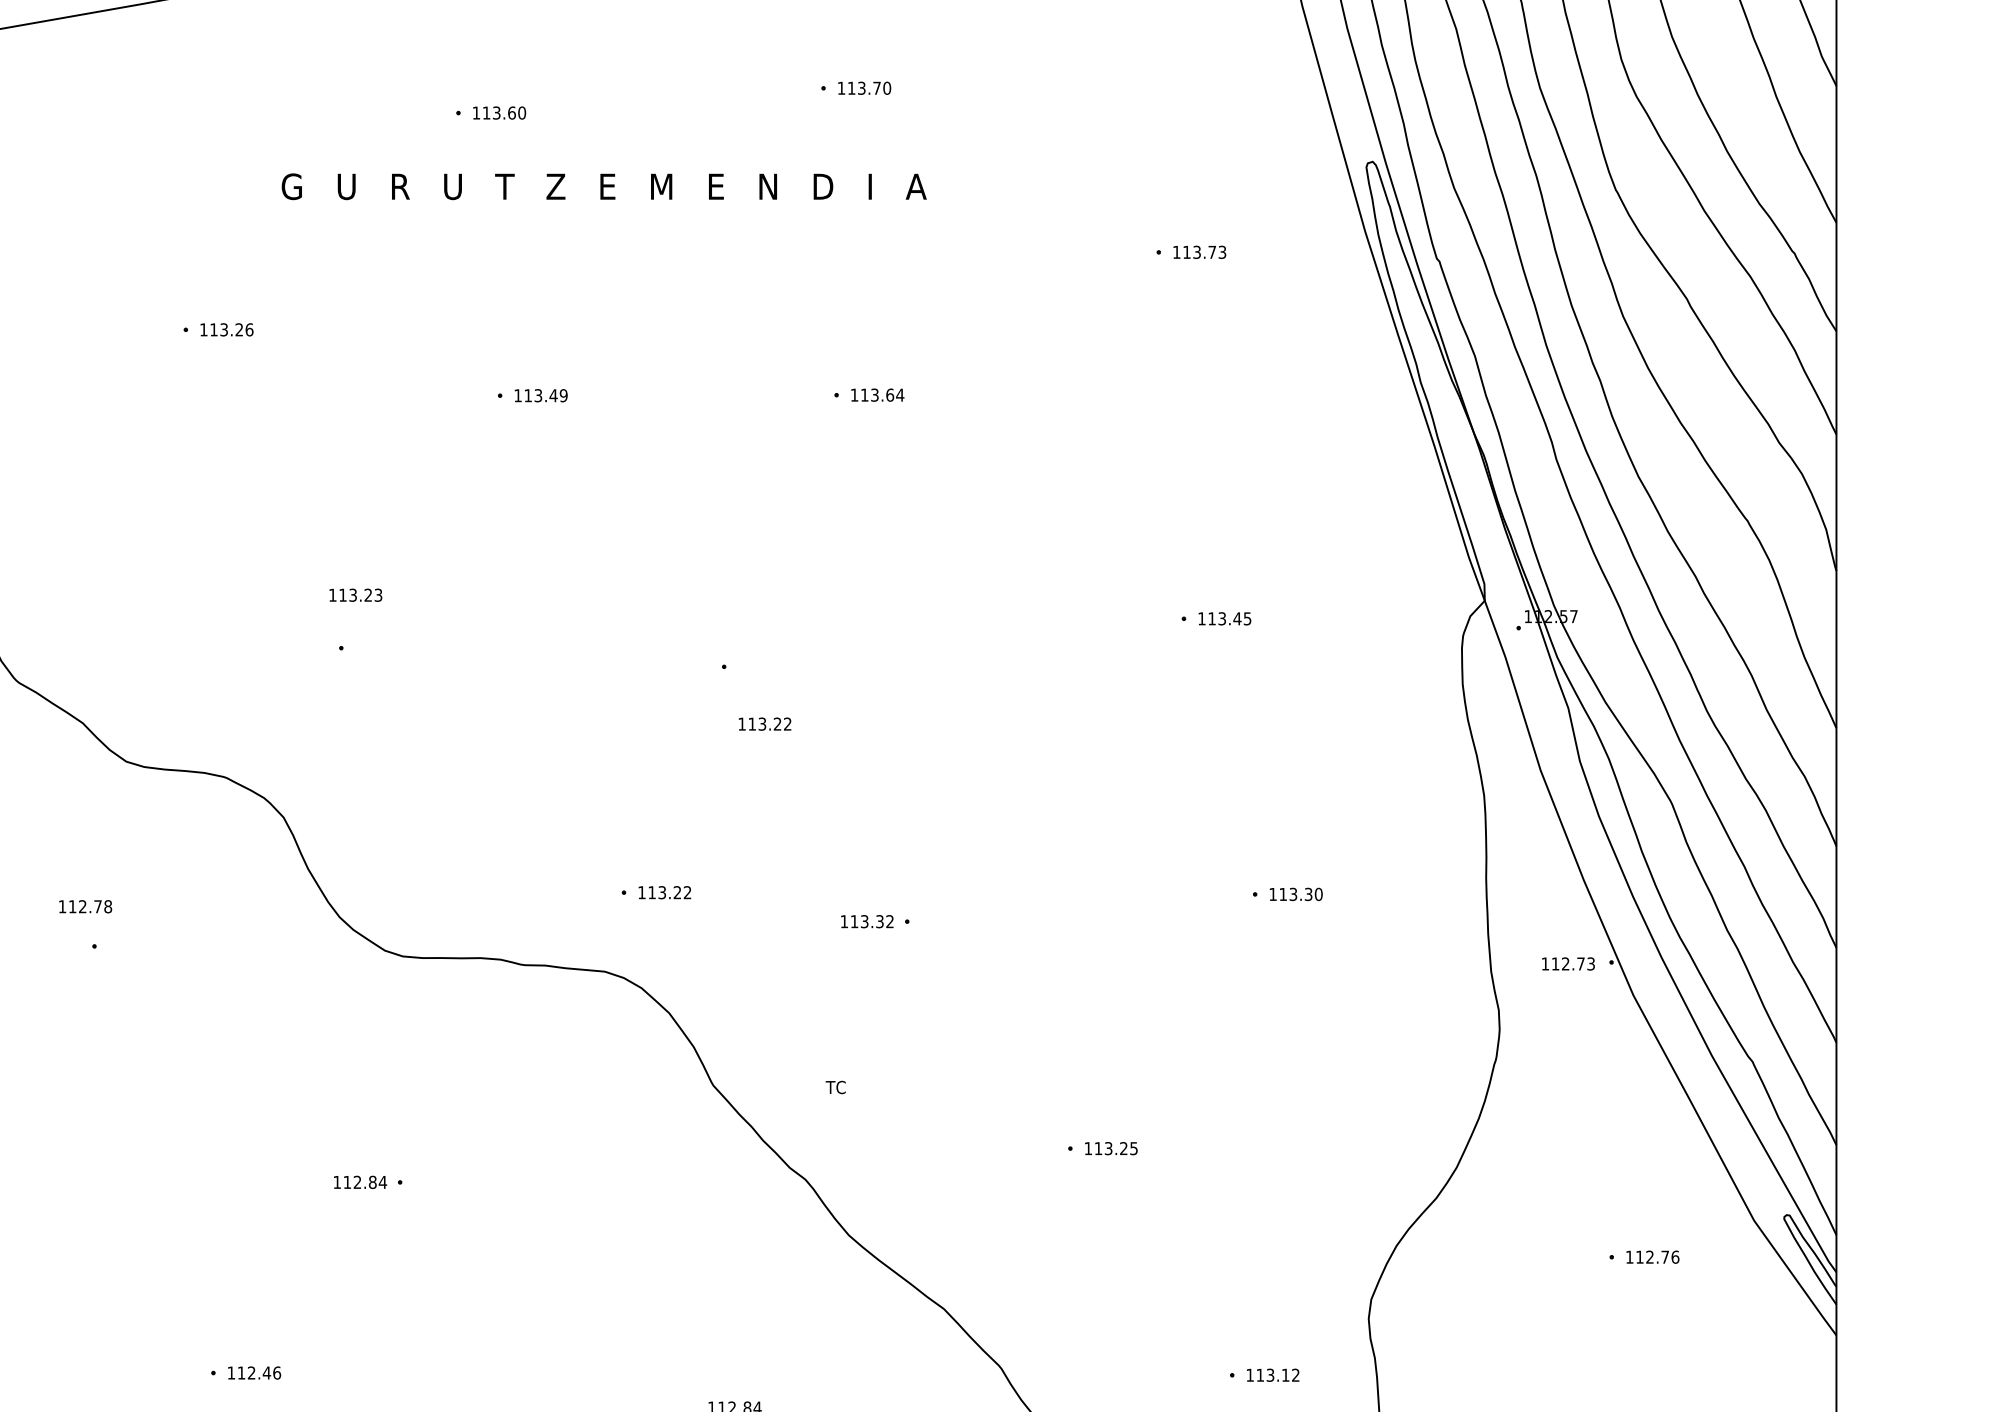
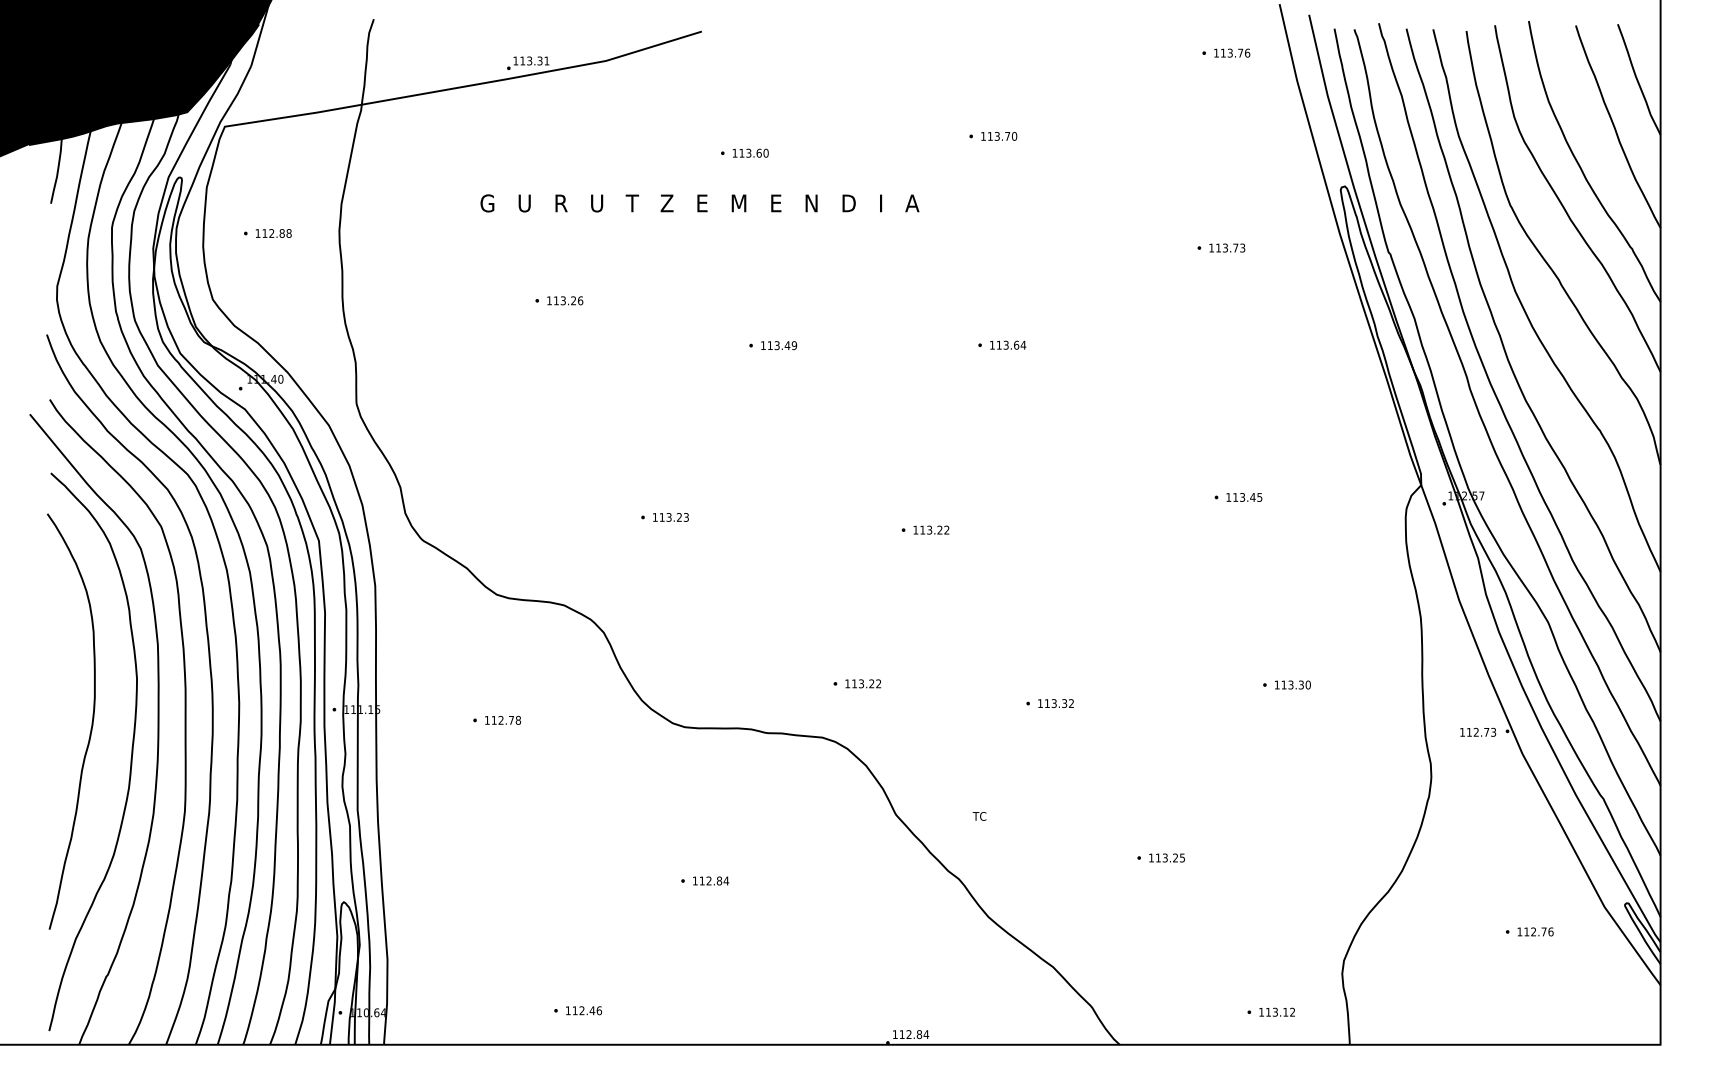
text: (603, 186) -> (699, 203), moved
text: (355, 595) -> (670, 517), moved
text: (765, 723) -> (931, 529), moved
text: (84, 906) -> (502, 720), moved
text: (866, 921) -> (1055, 703), moved
text: (361, 1181) -> (711, 880), moved

